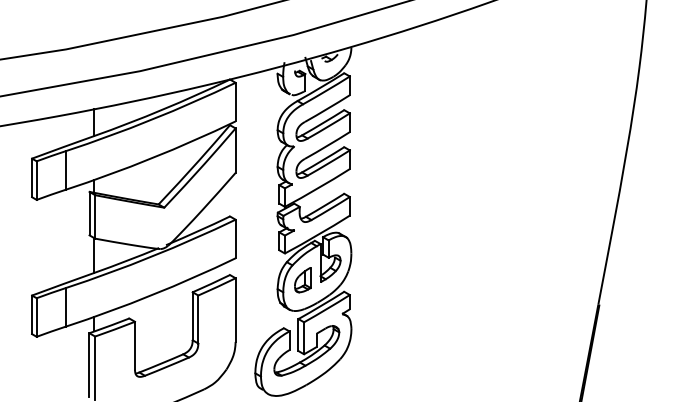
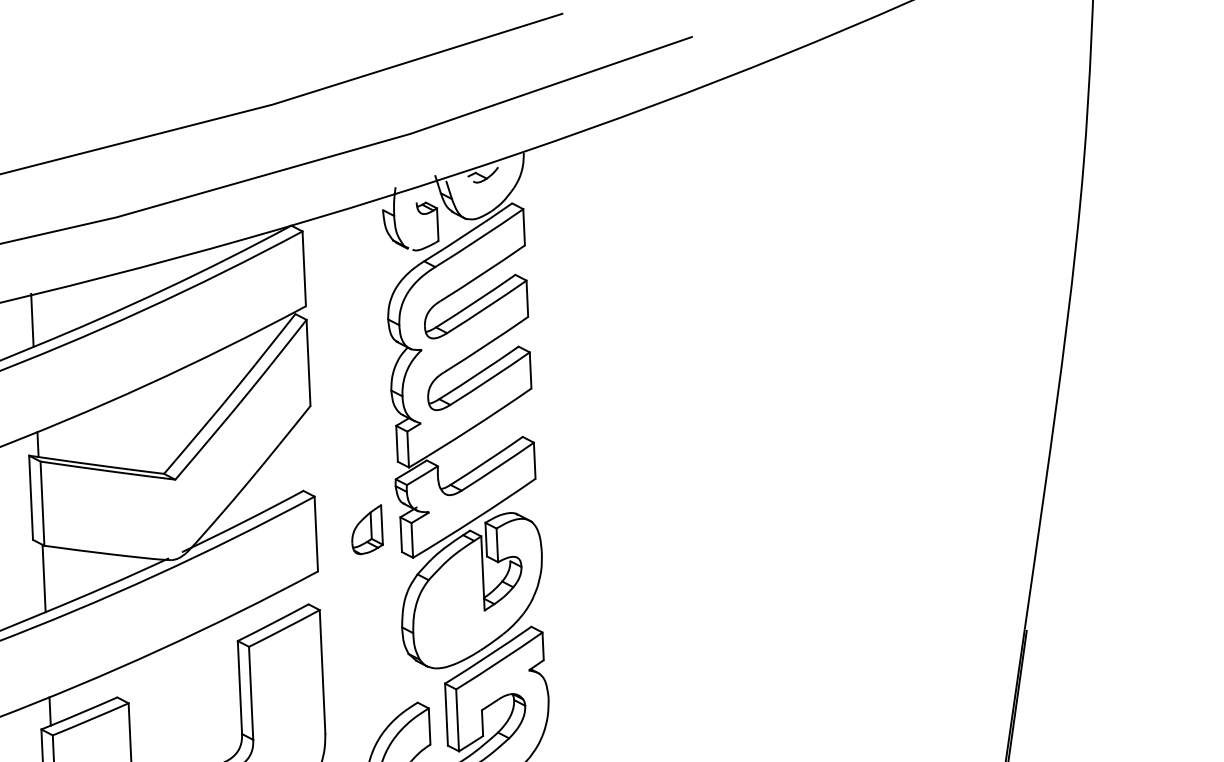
part: (302, 280) -> (366, 530), moved

